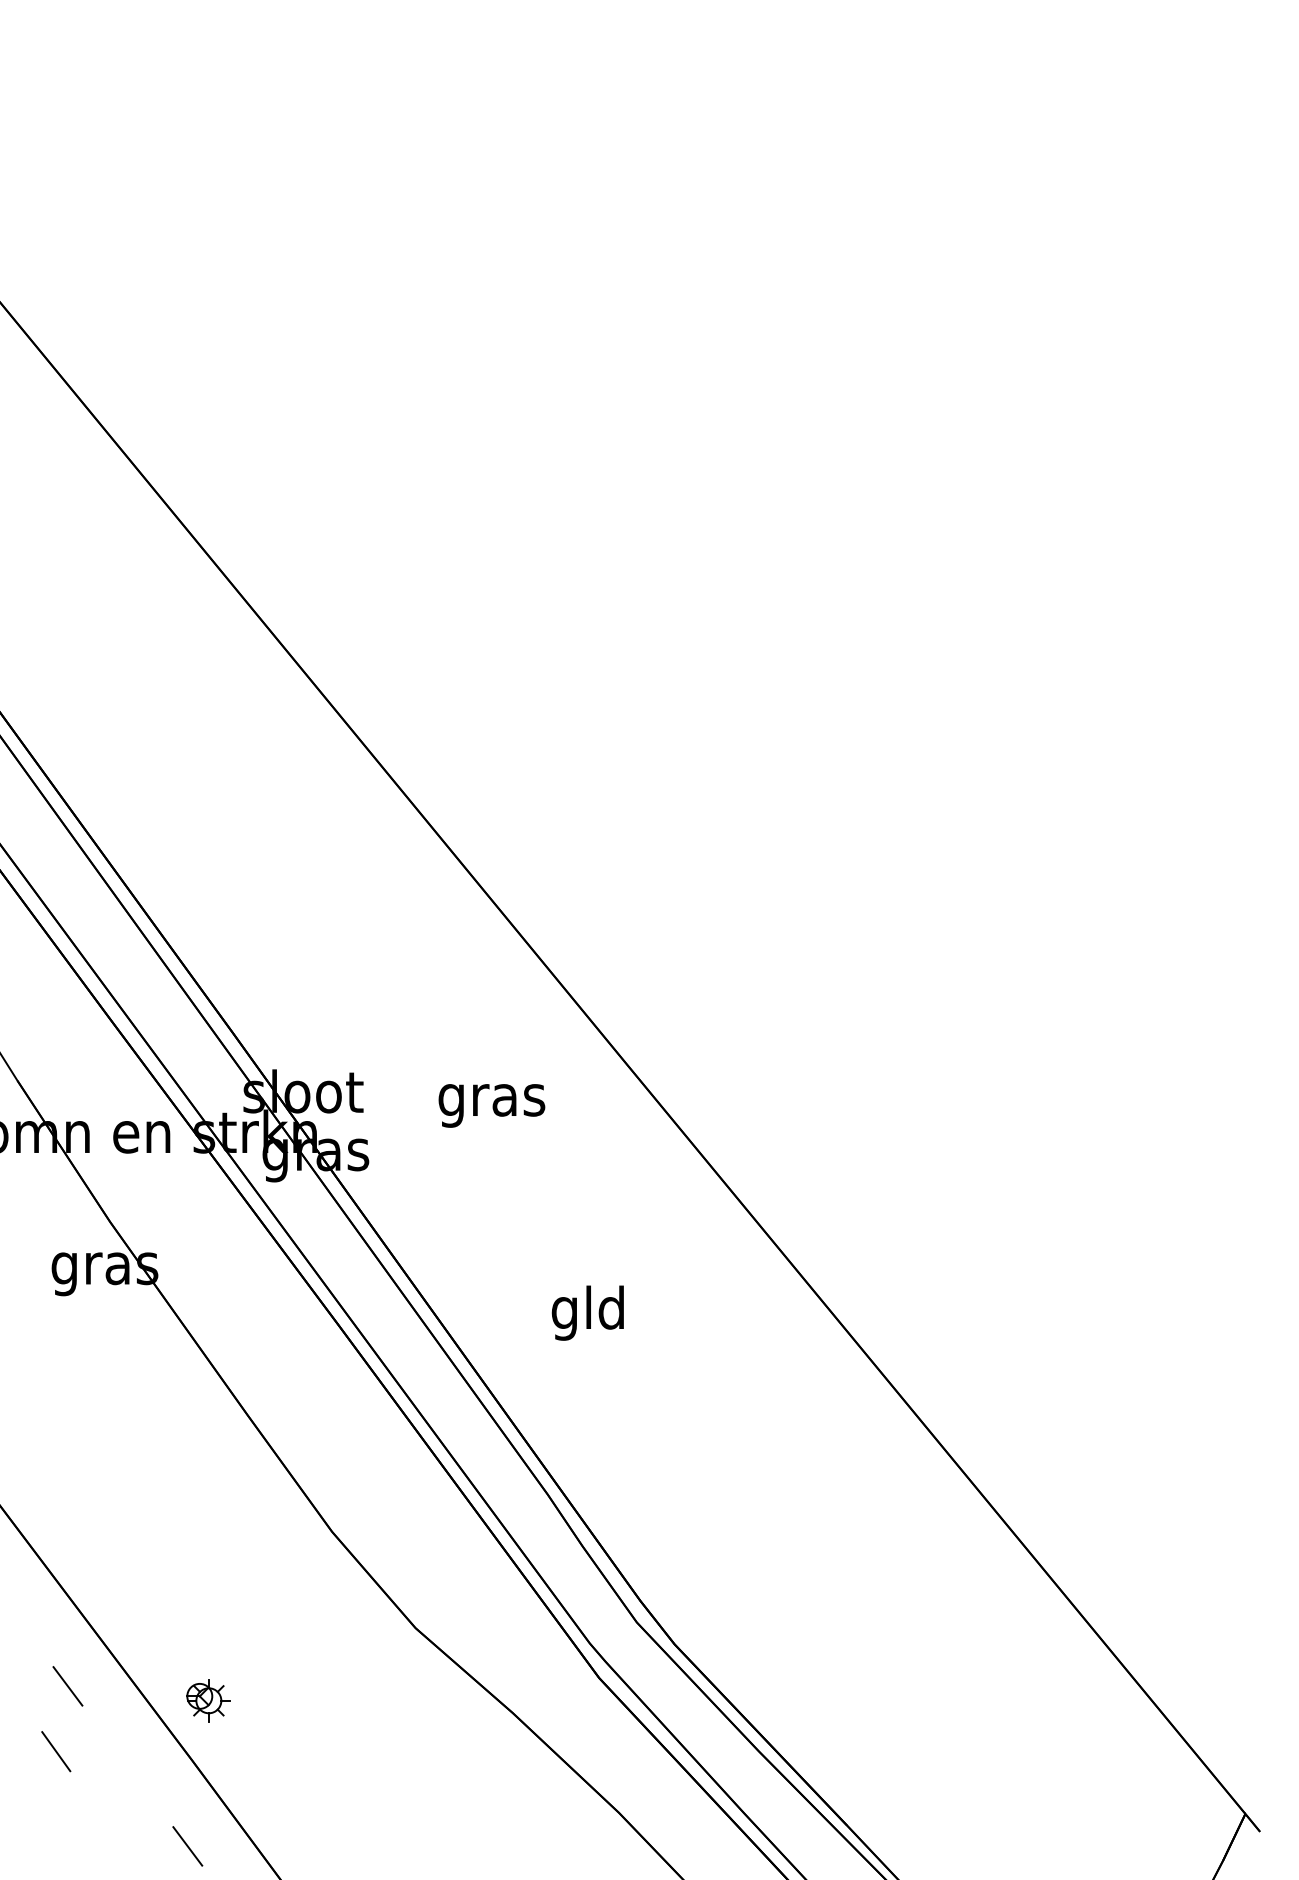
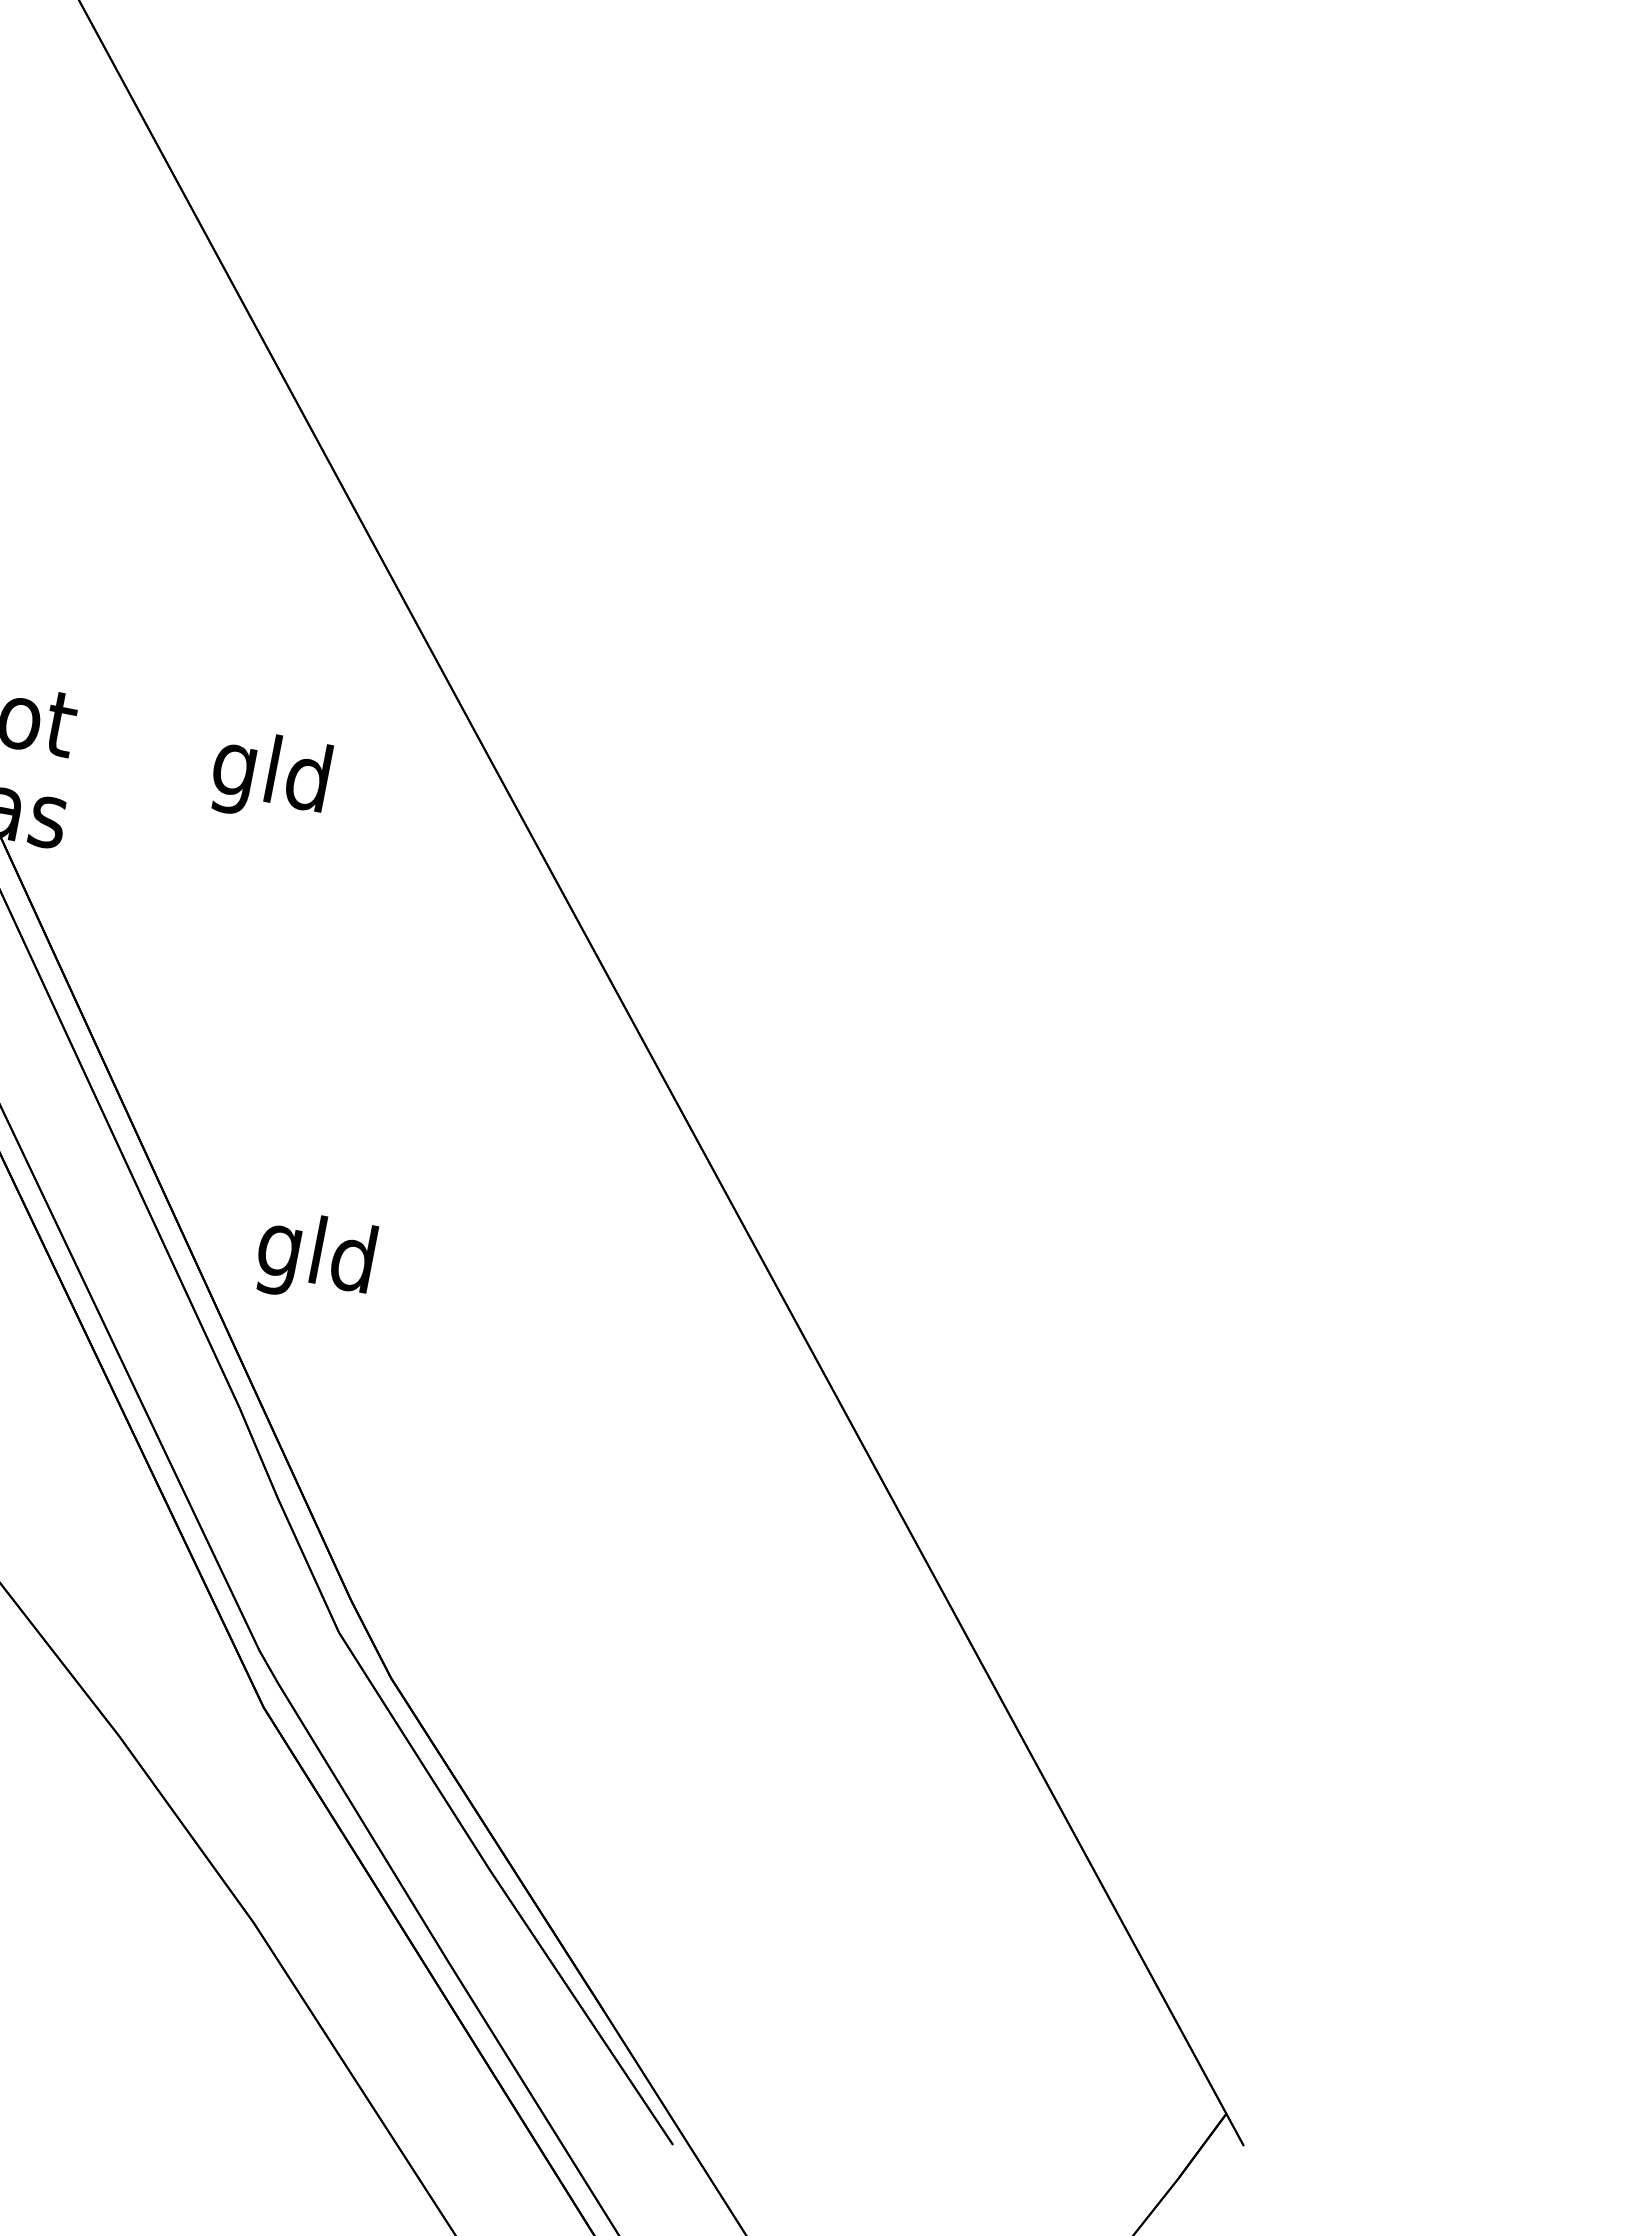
text: (491, 1099) -> (271, 776), gras -> gld
text: (587, 1312) -> (314, 1257), moved

